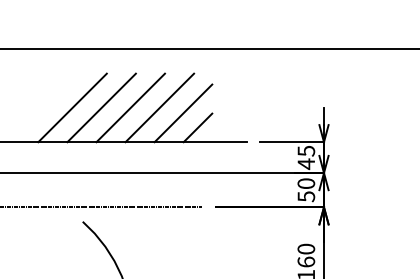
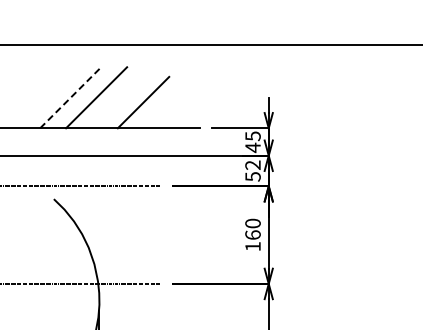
line: (72, 107) -> (44, 97), removed
line: (102, 107) -> (71, 97), solid -> dashed
line: (159, 107) -> (122, 97), removed
line: (197, 127) -> (156, 115), removed
text: (305, 182) -> (252, 164), 50 -> 52

